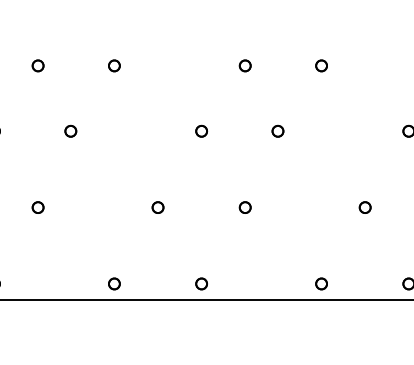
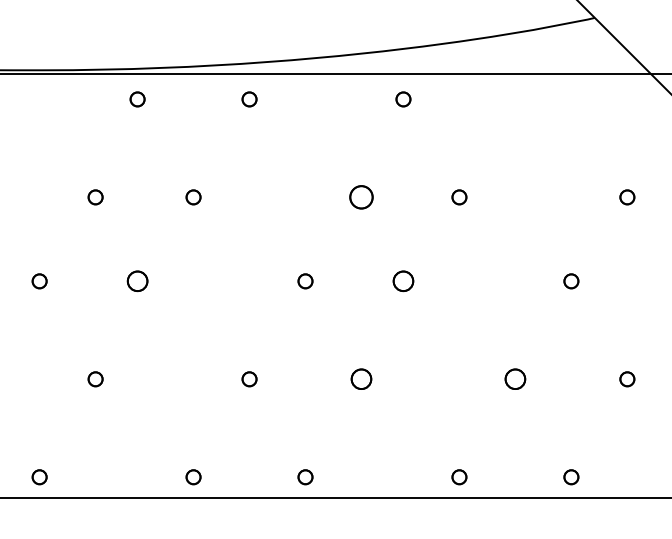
part: (245, 65) -> (361, 197), size x1.6
part: (70, 131) -> (137, 281), size x1.4
part: (277, 131) -> (403, 281), size x1.4
part: (245, 207) -> (361, 379), size x1.4
part: (365, 207) -> (515, 379), size x1.4

